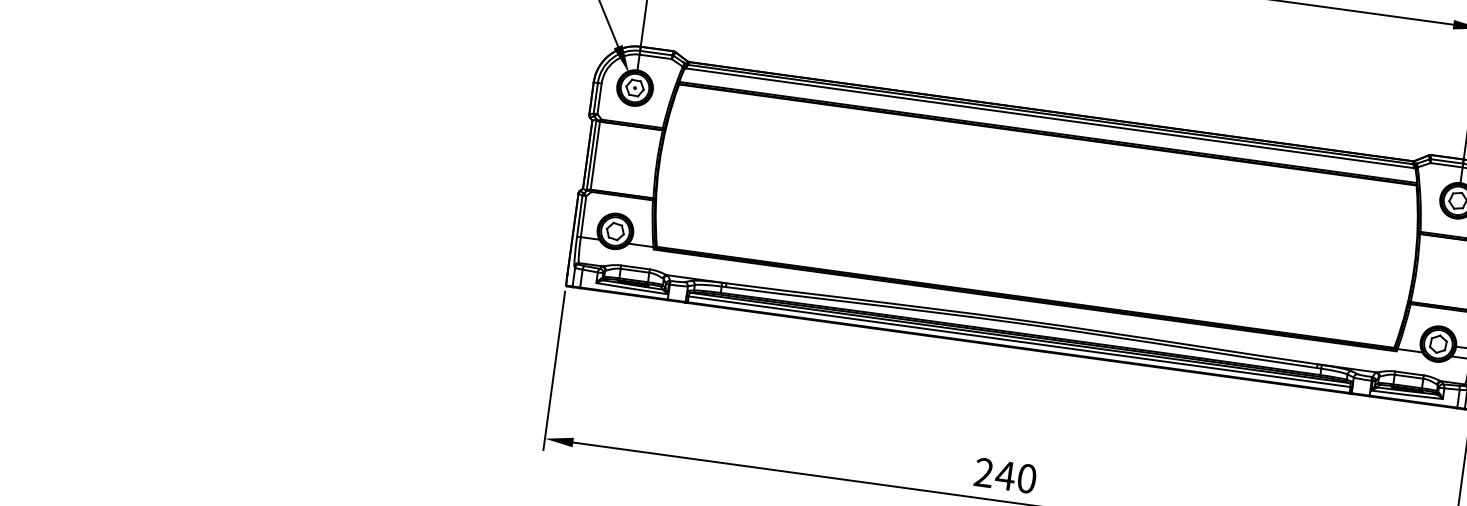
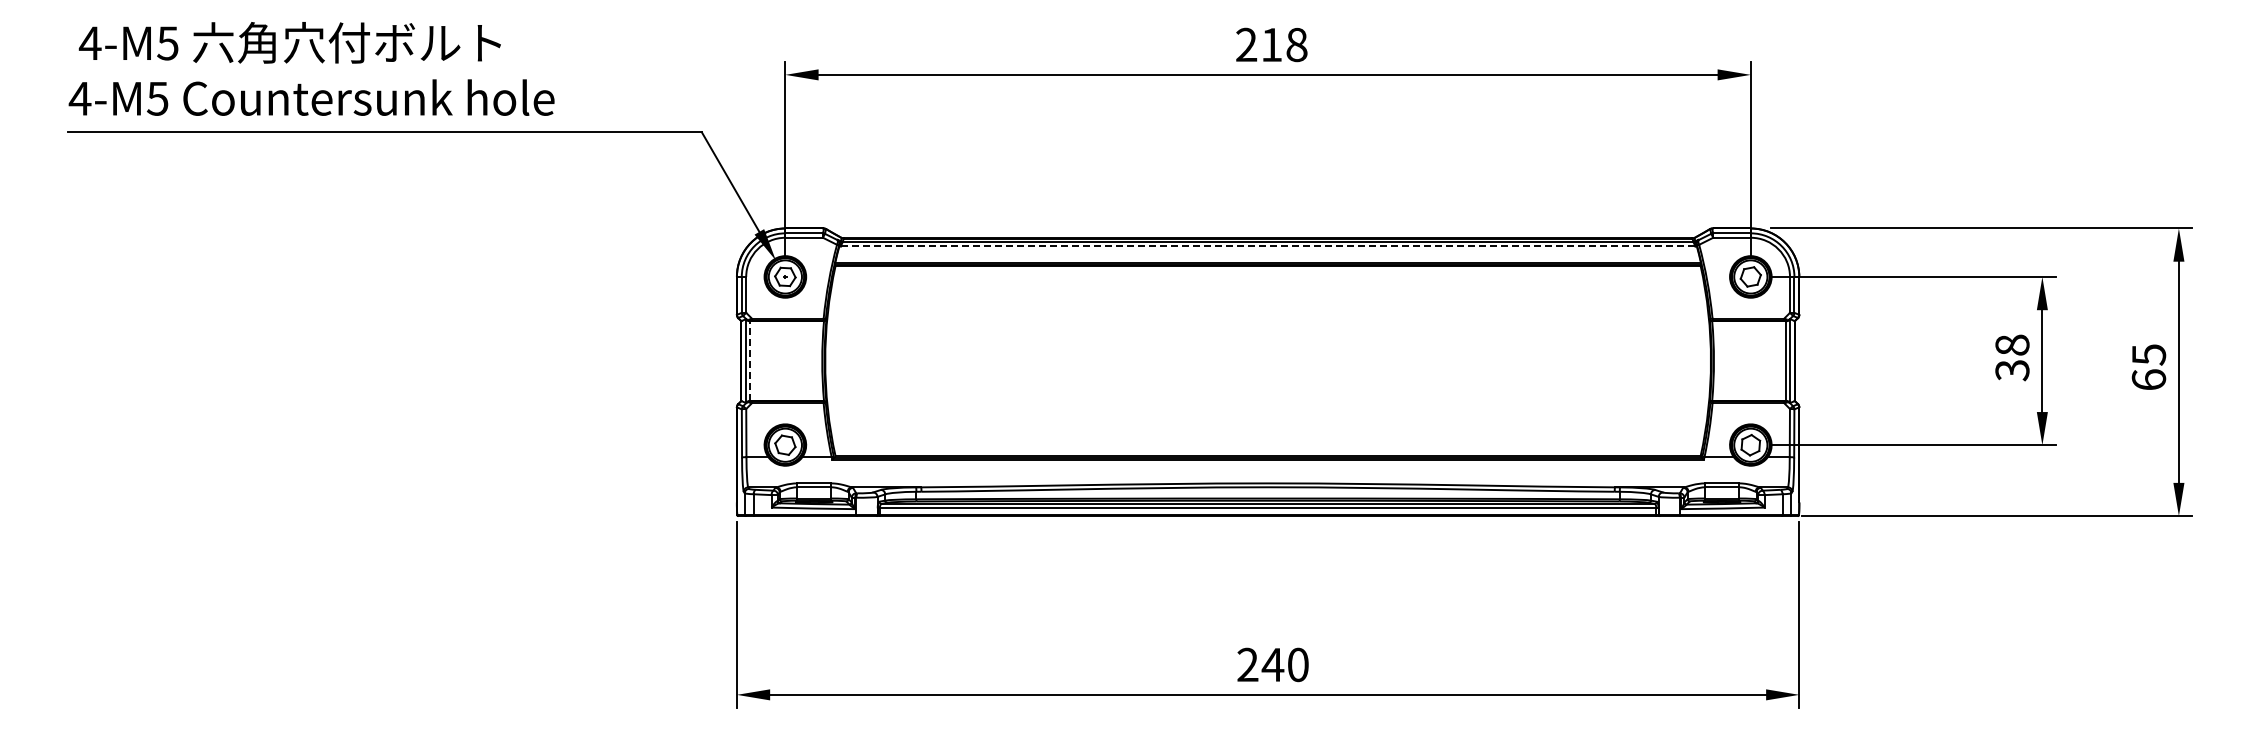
line: (1050, 118) -> (1268, 246), solid -> dashed
line: (595, 156) -> (750, 361), solid -> dashed

